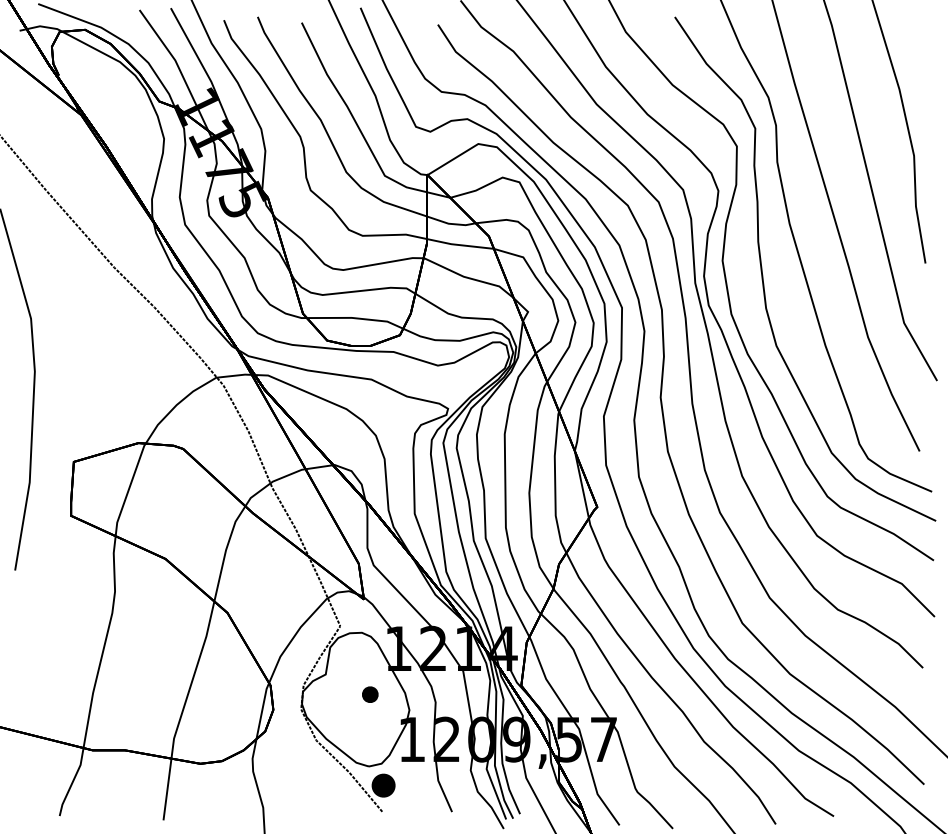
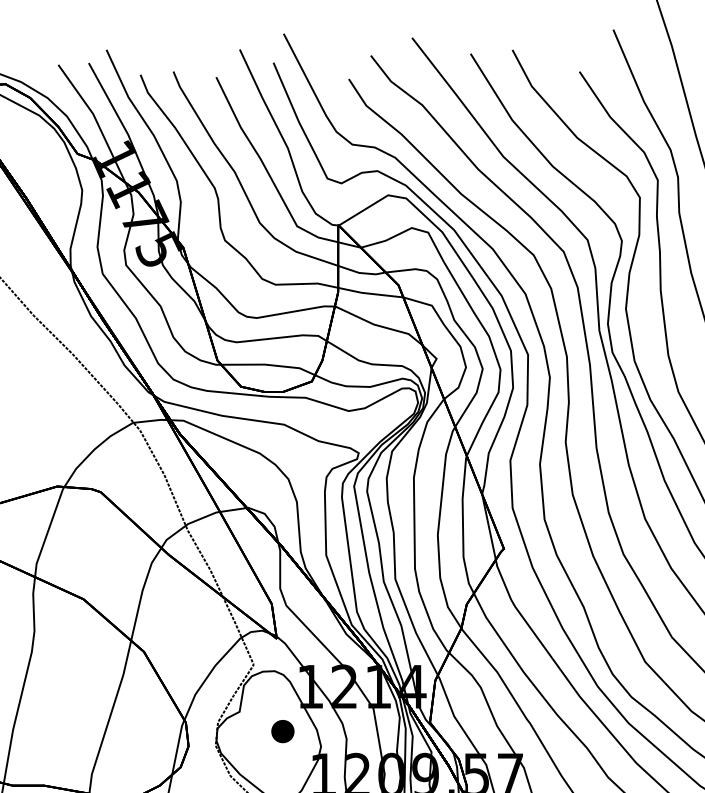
part: (370, 694) -> (283, 731), size x1.43

